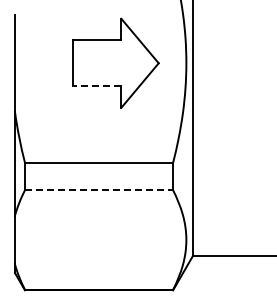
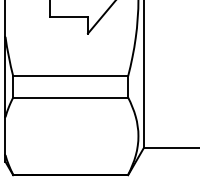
line: (96, 86) -> (68, 17), dashed -> solid
line: (99, 190) -> (71, 97), dashed -> solid

